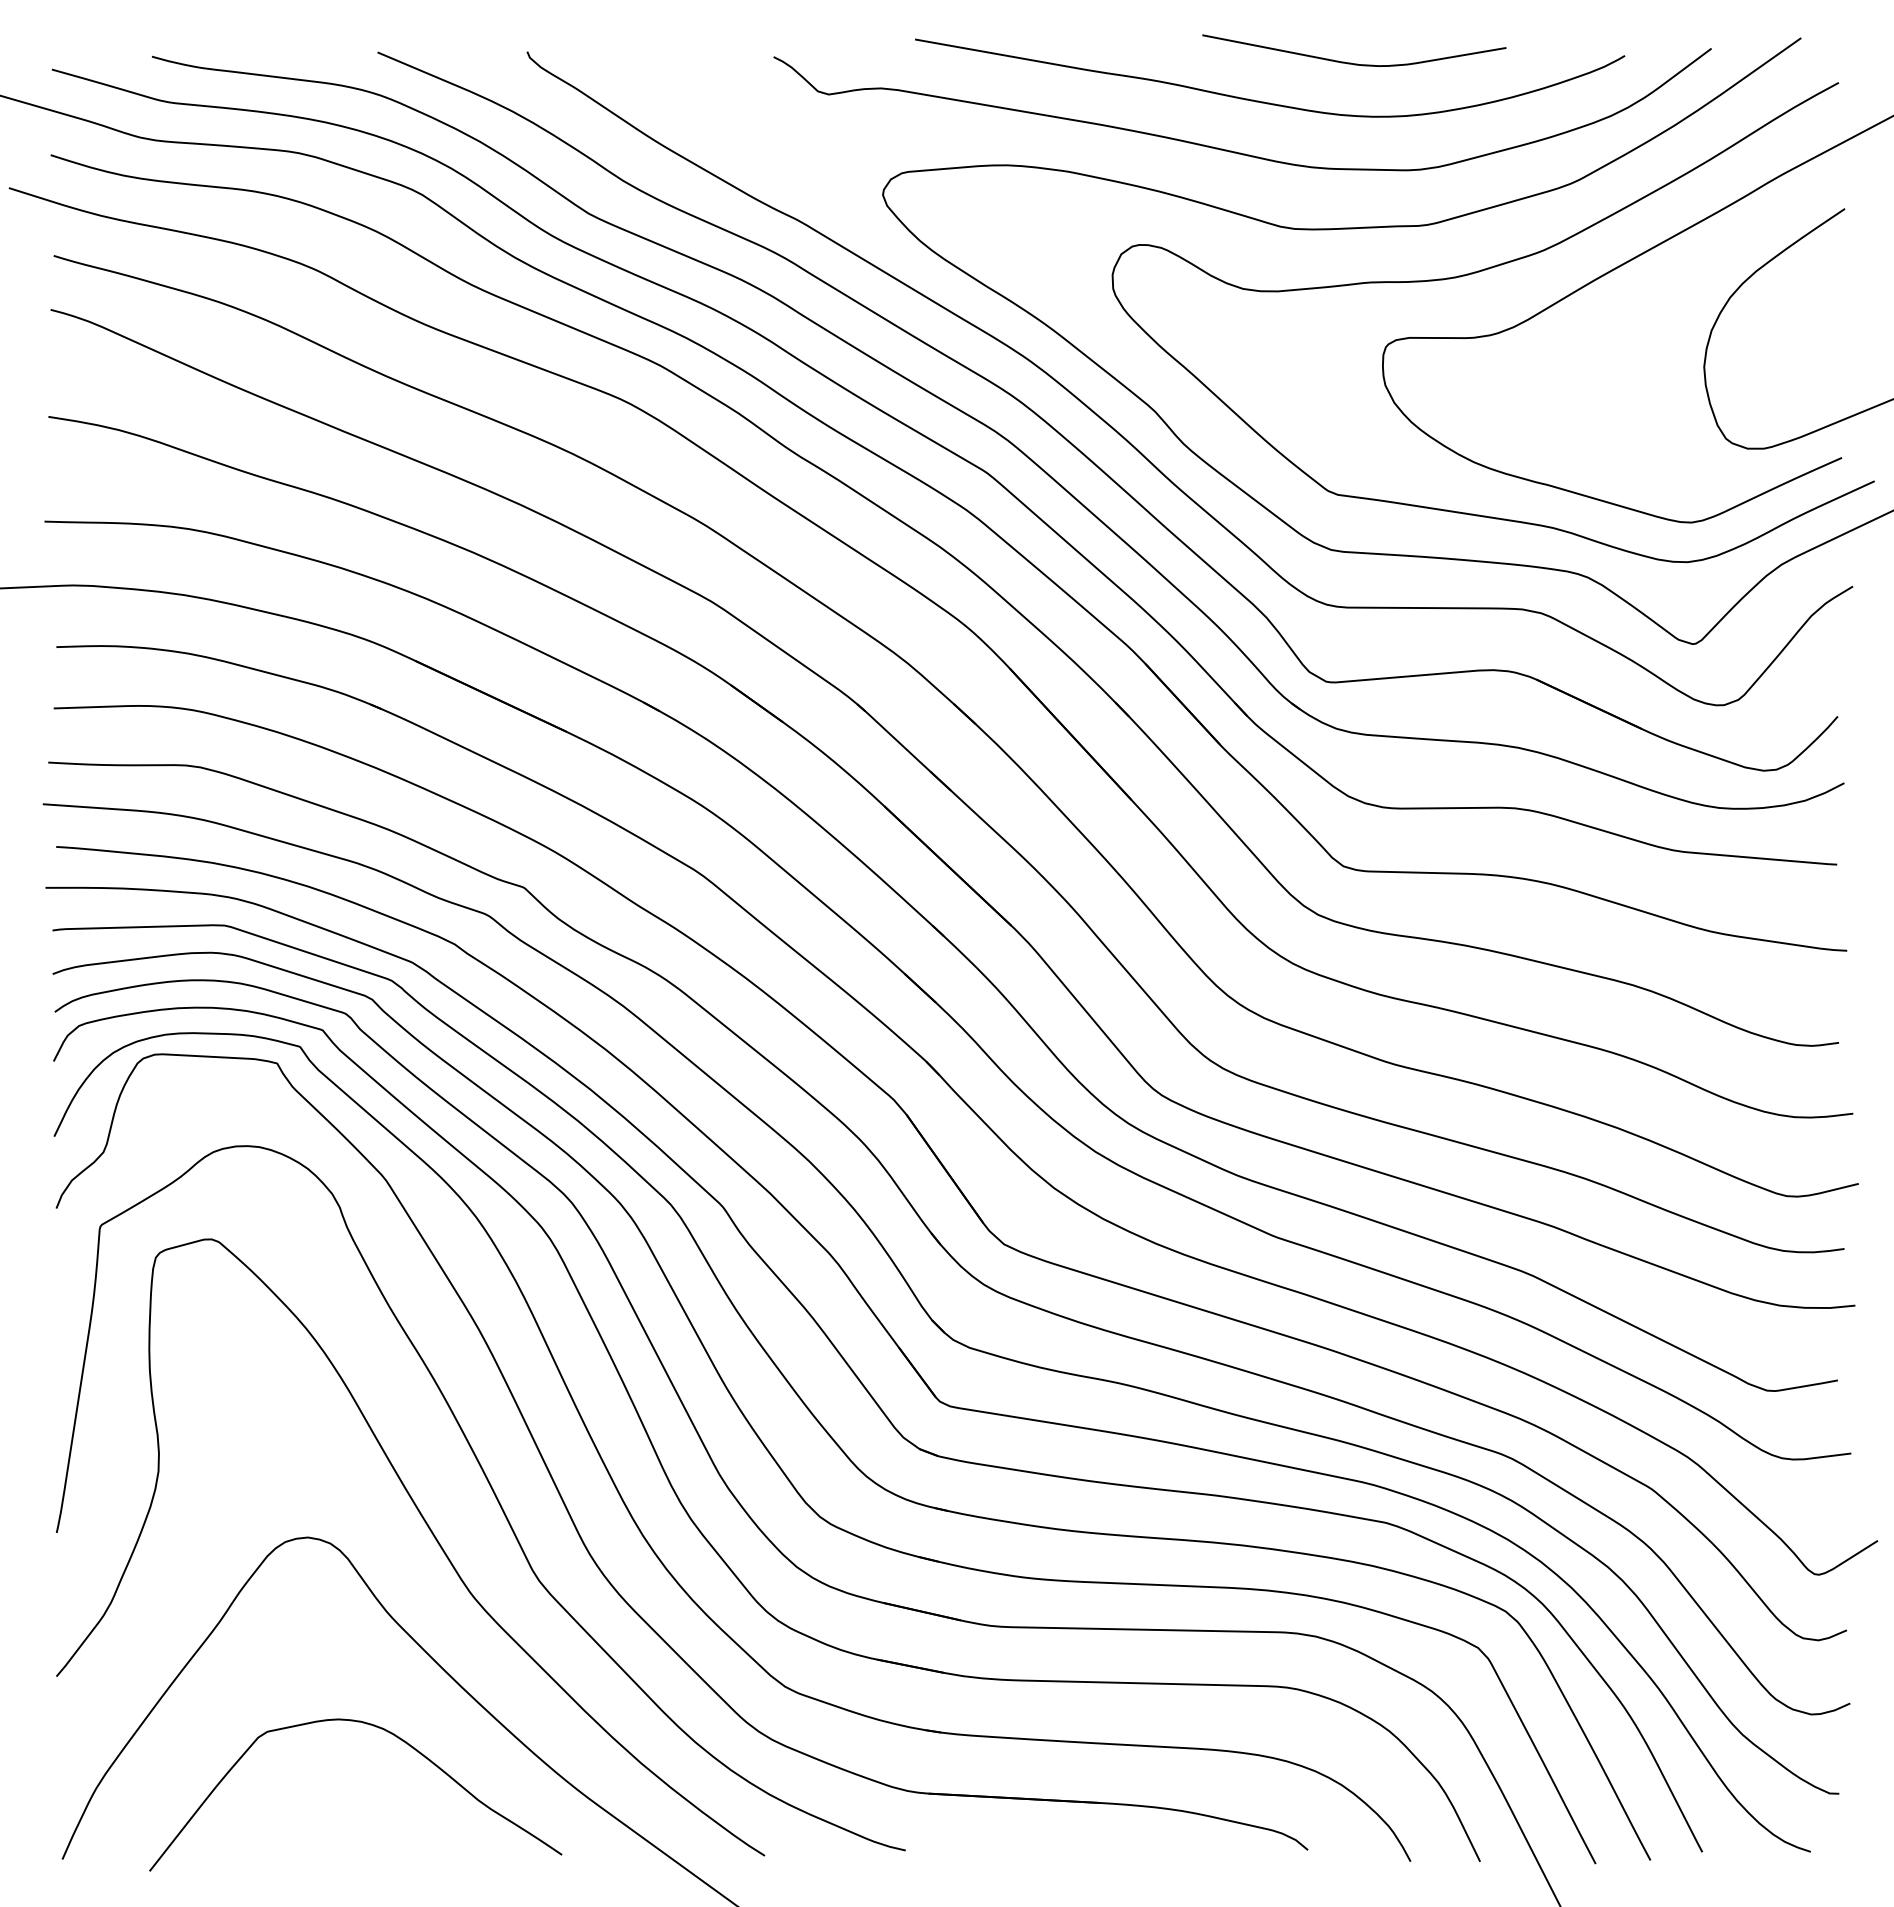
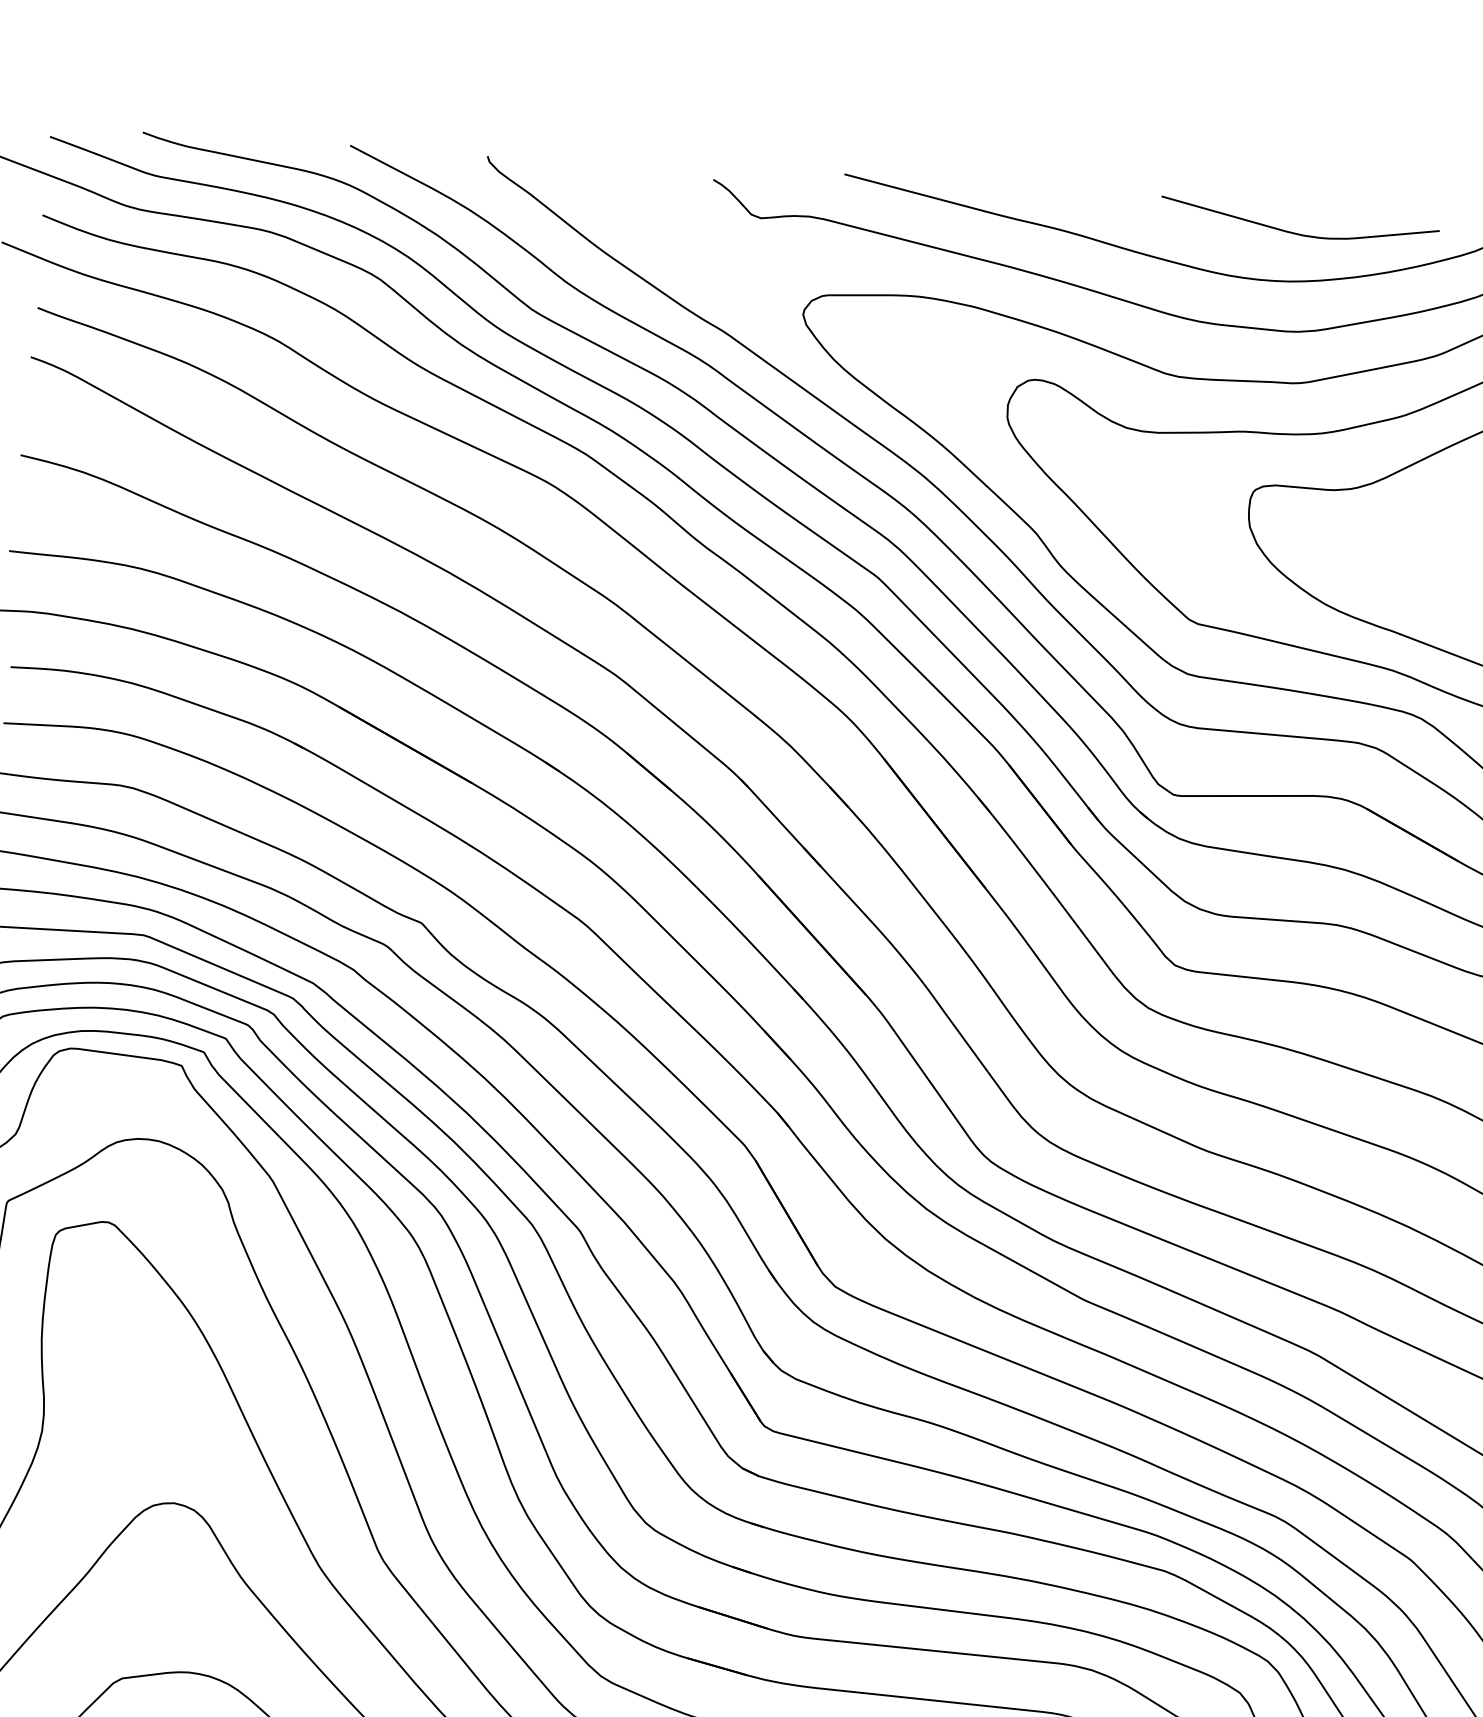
curve: (1351, 62) -> (1296, 232), moved

